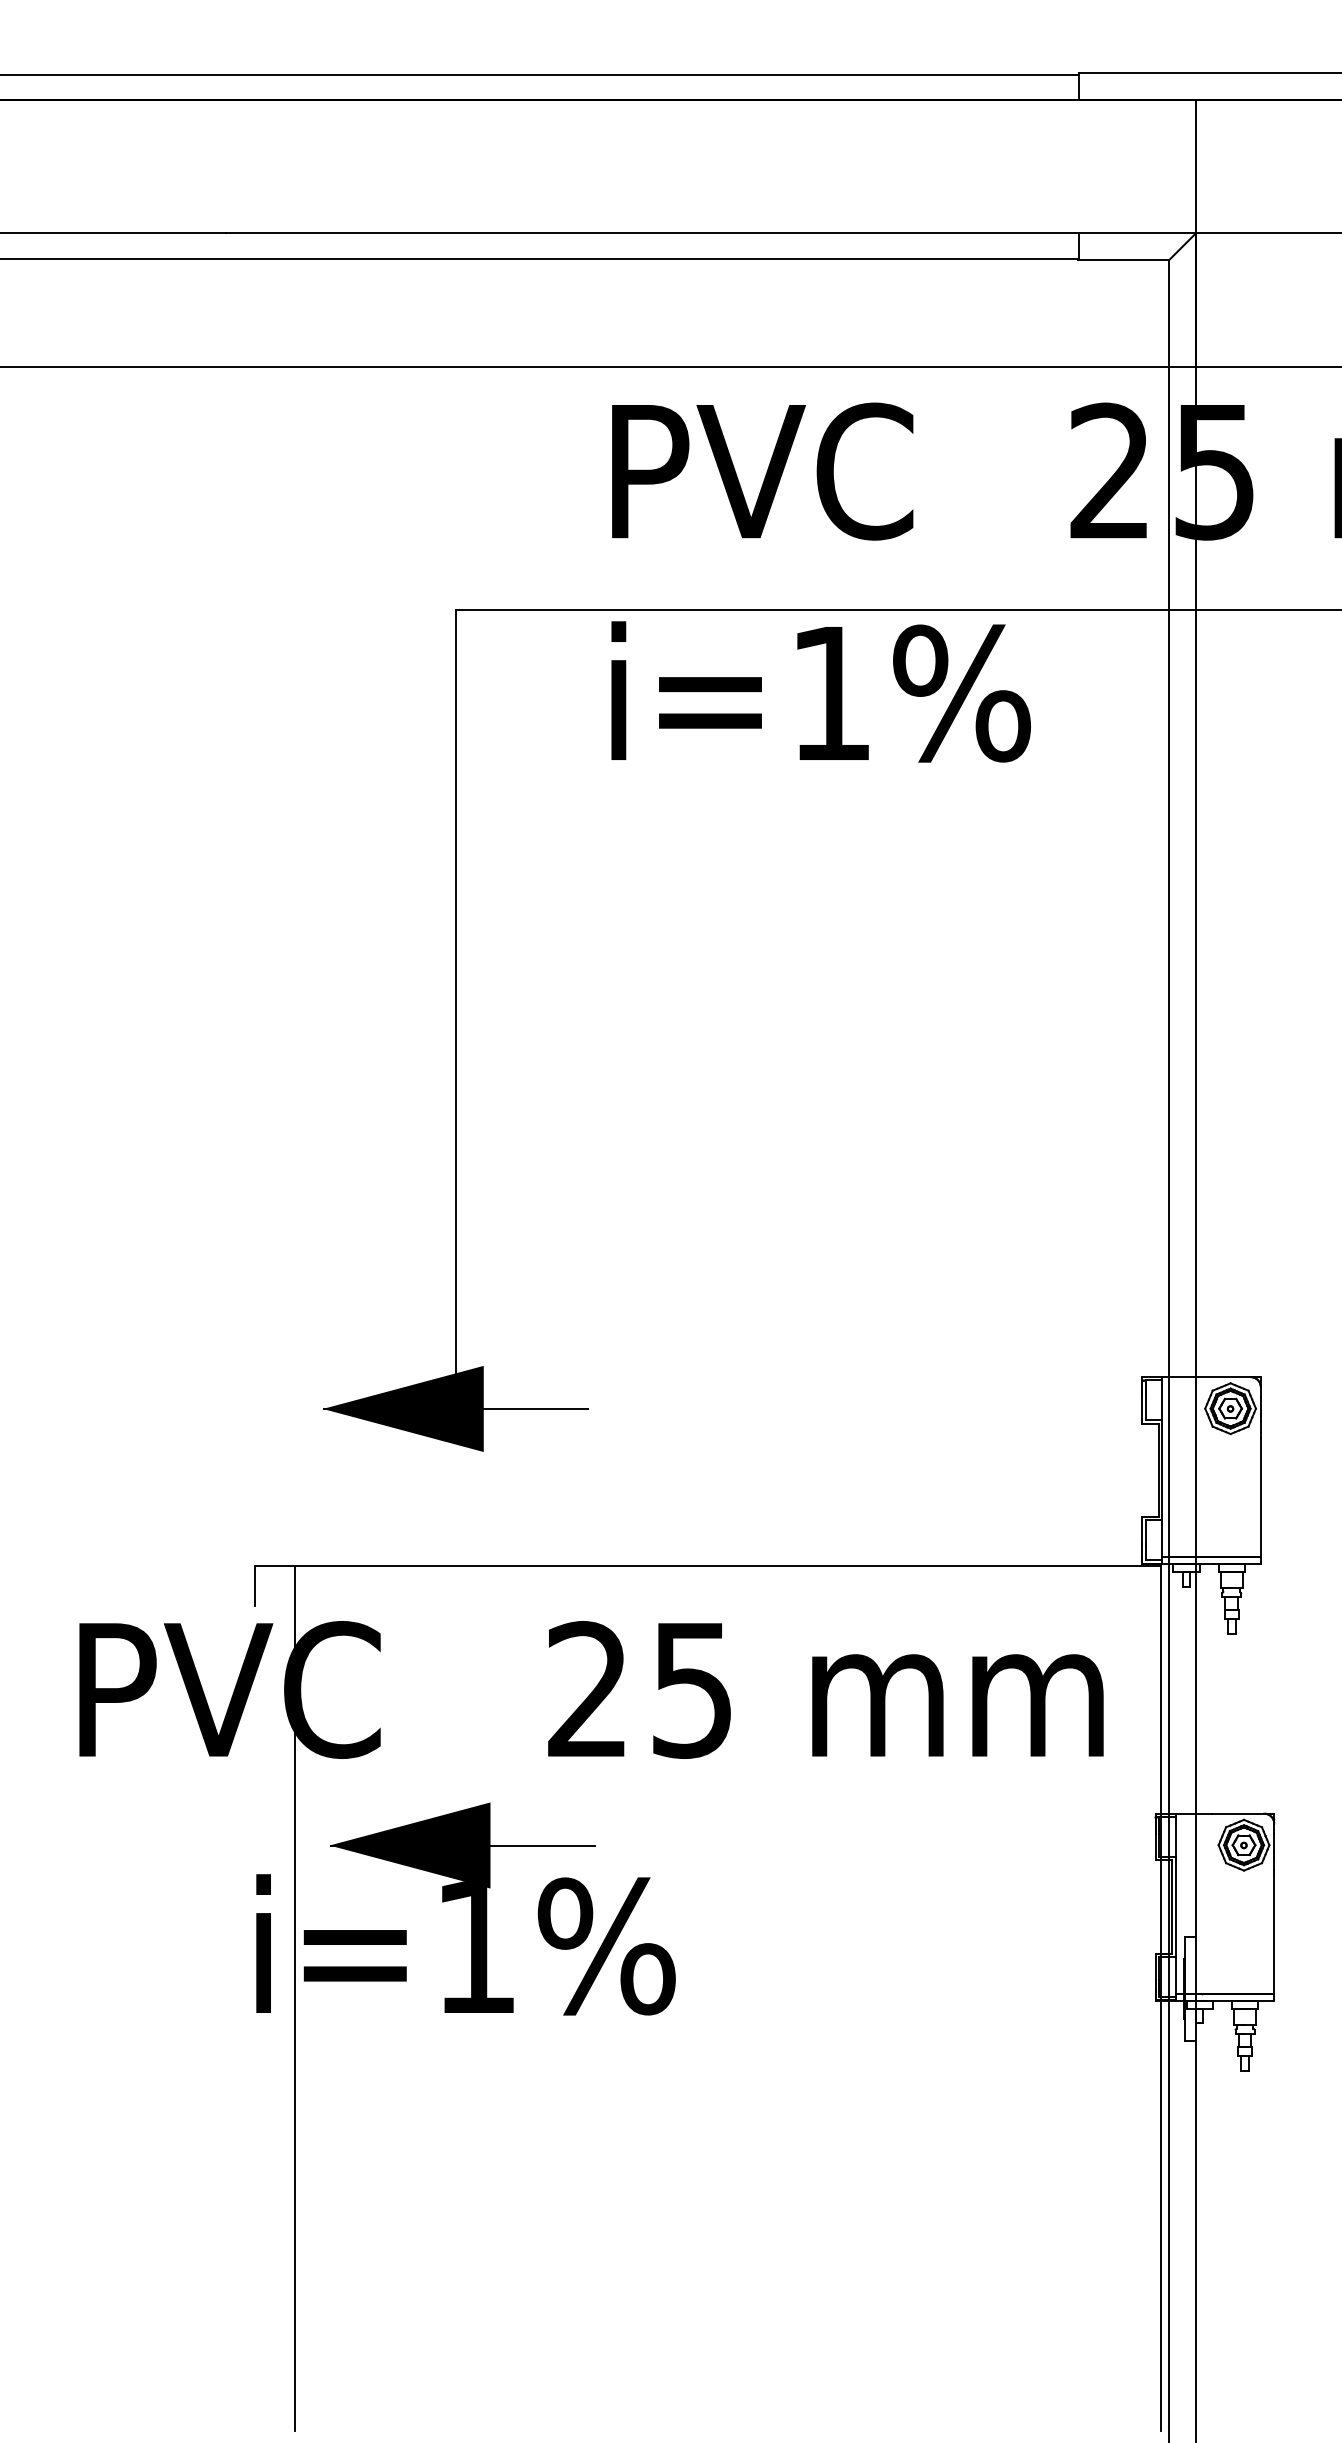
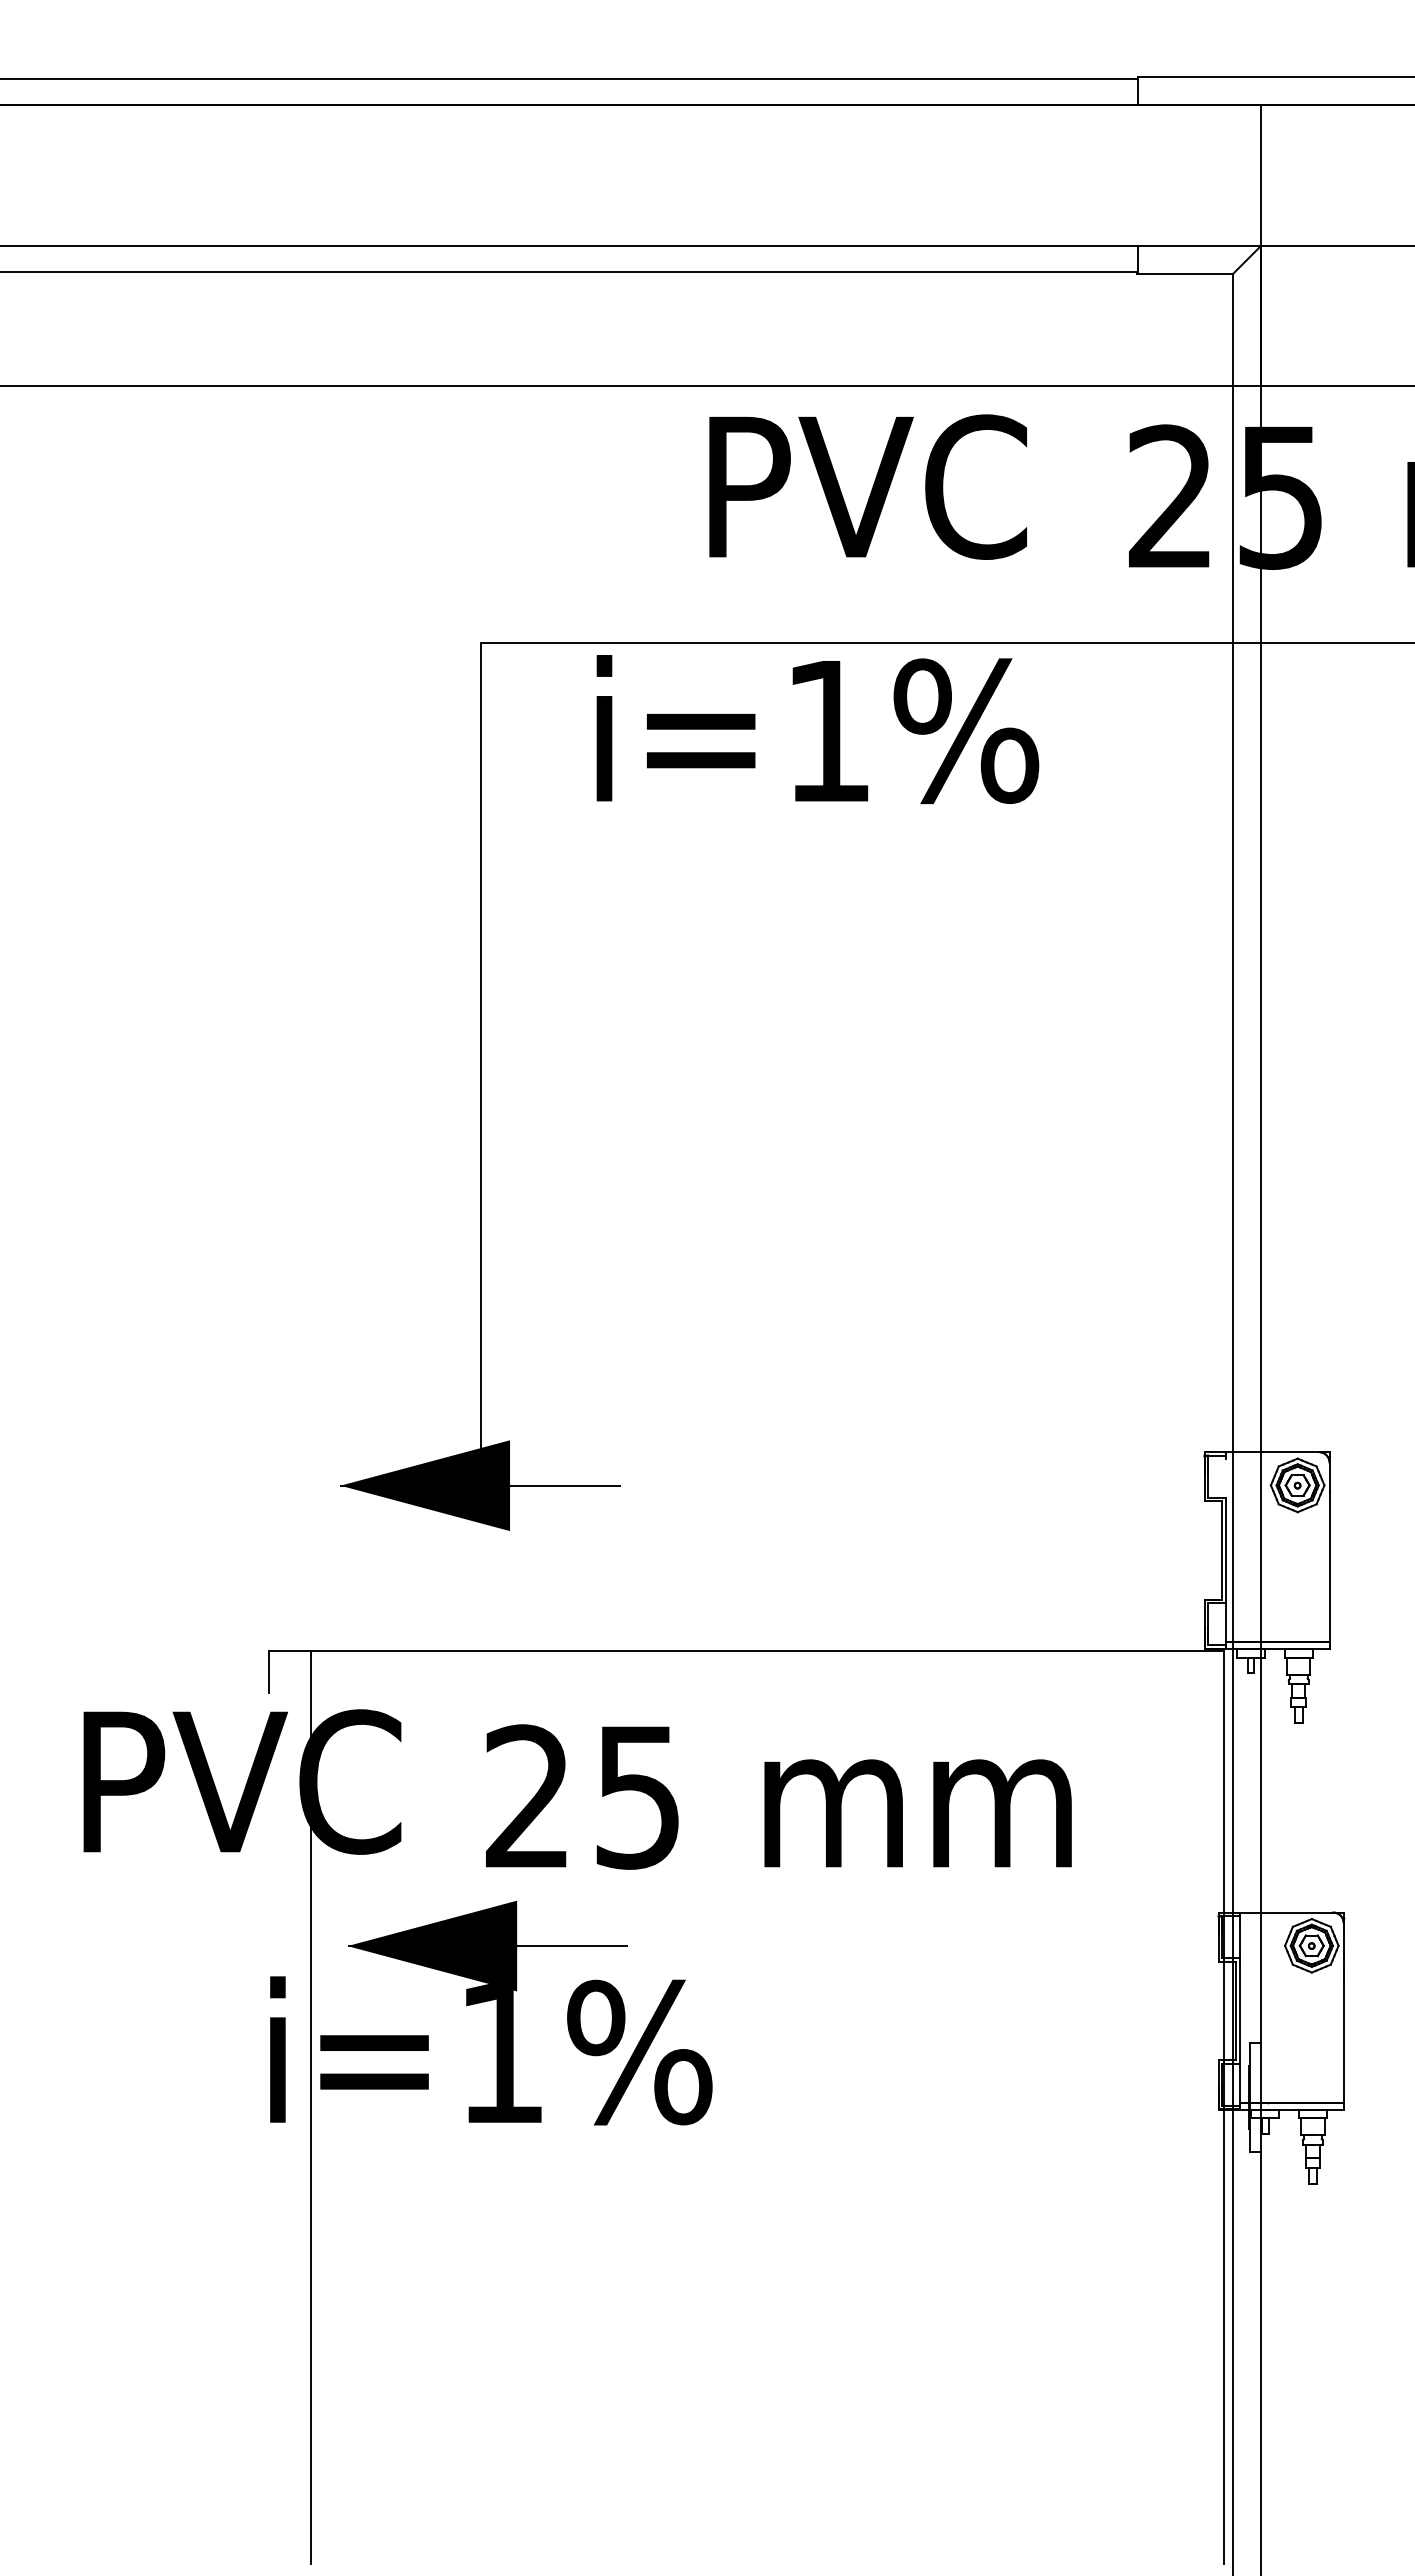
text: (762, 470) -> (867, 486), moved
text: (820, 691) -> (817, 729), moved
line: (1162, 1402) -> (1225, 1478), removed
text: (825, 1689) -> (778, 1796), moved

